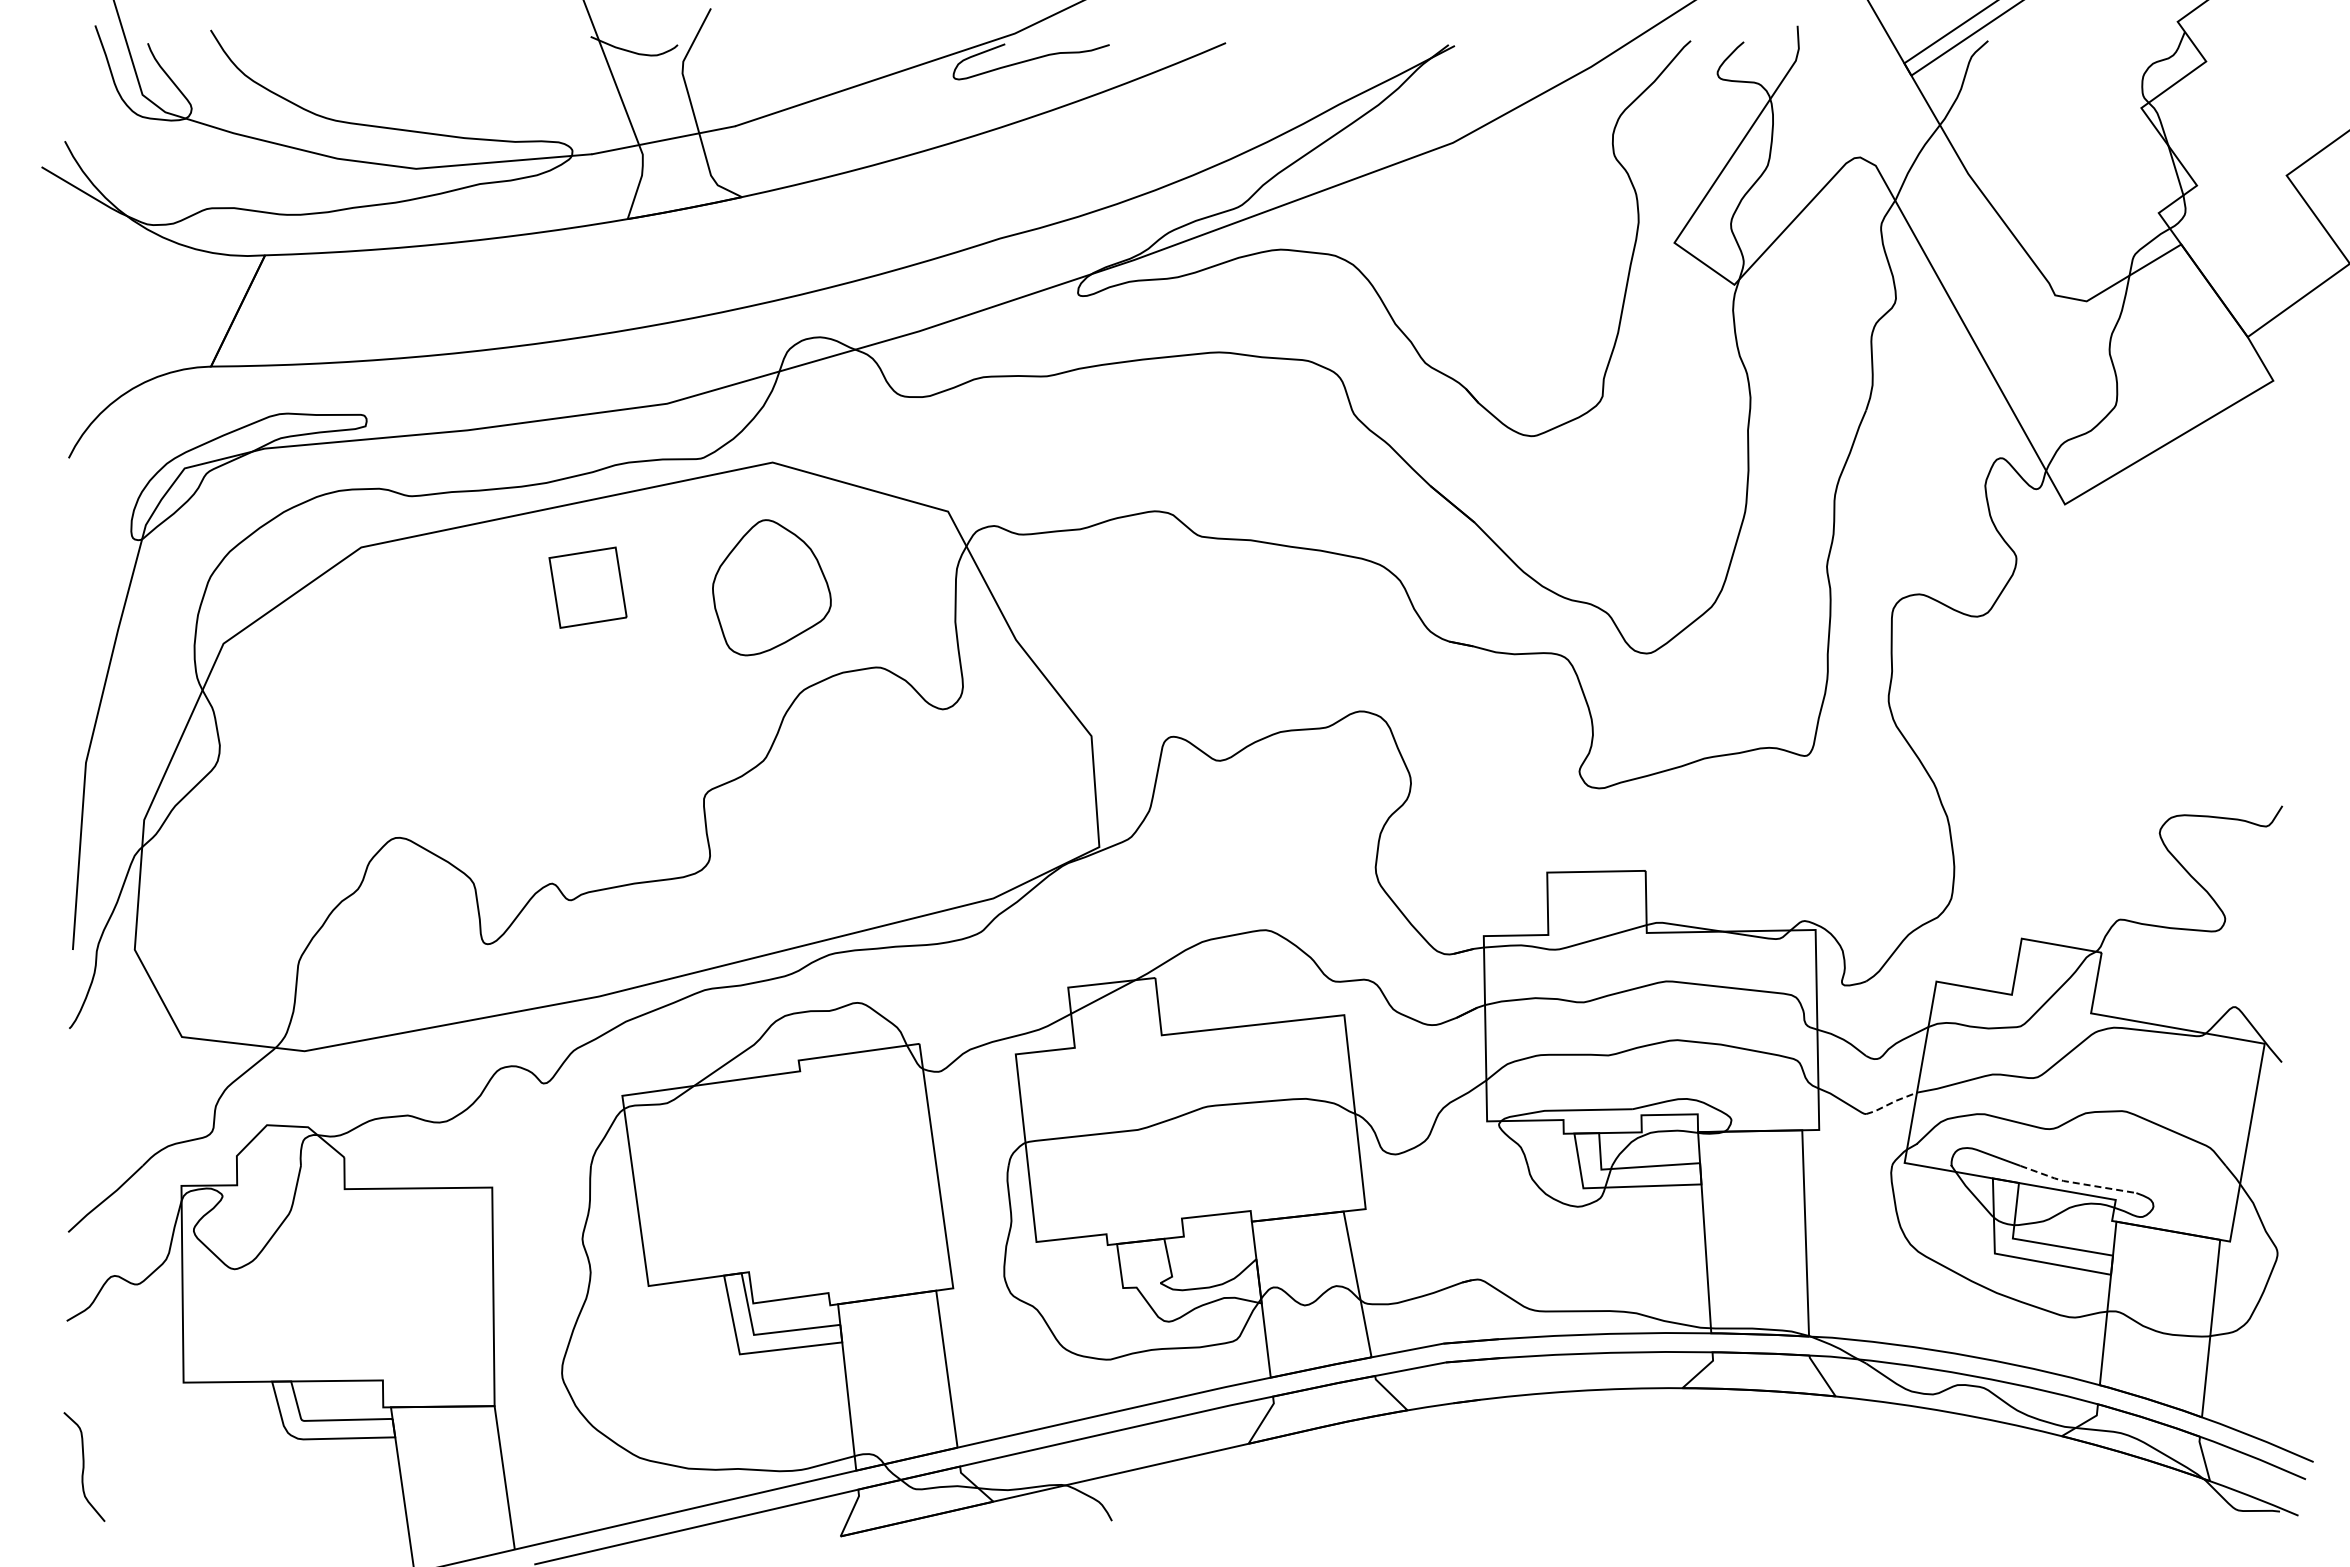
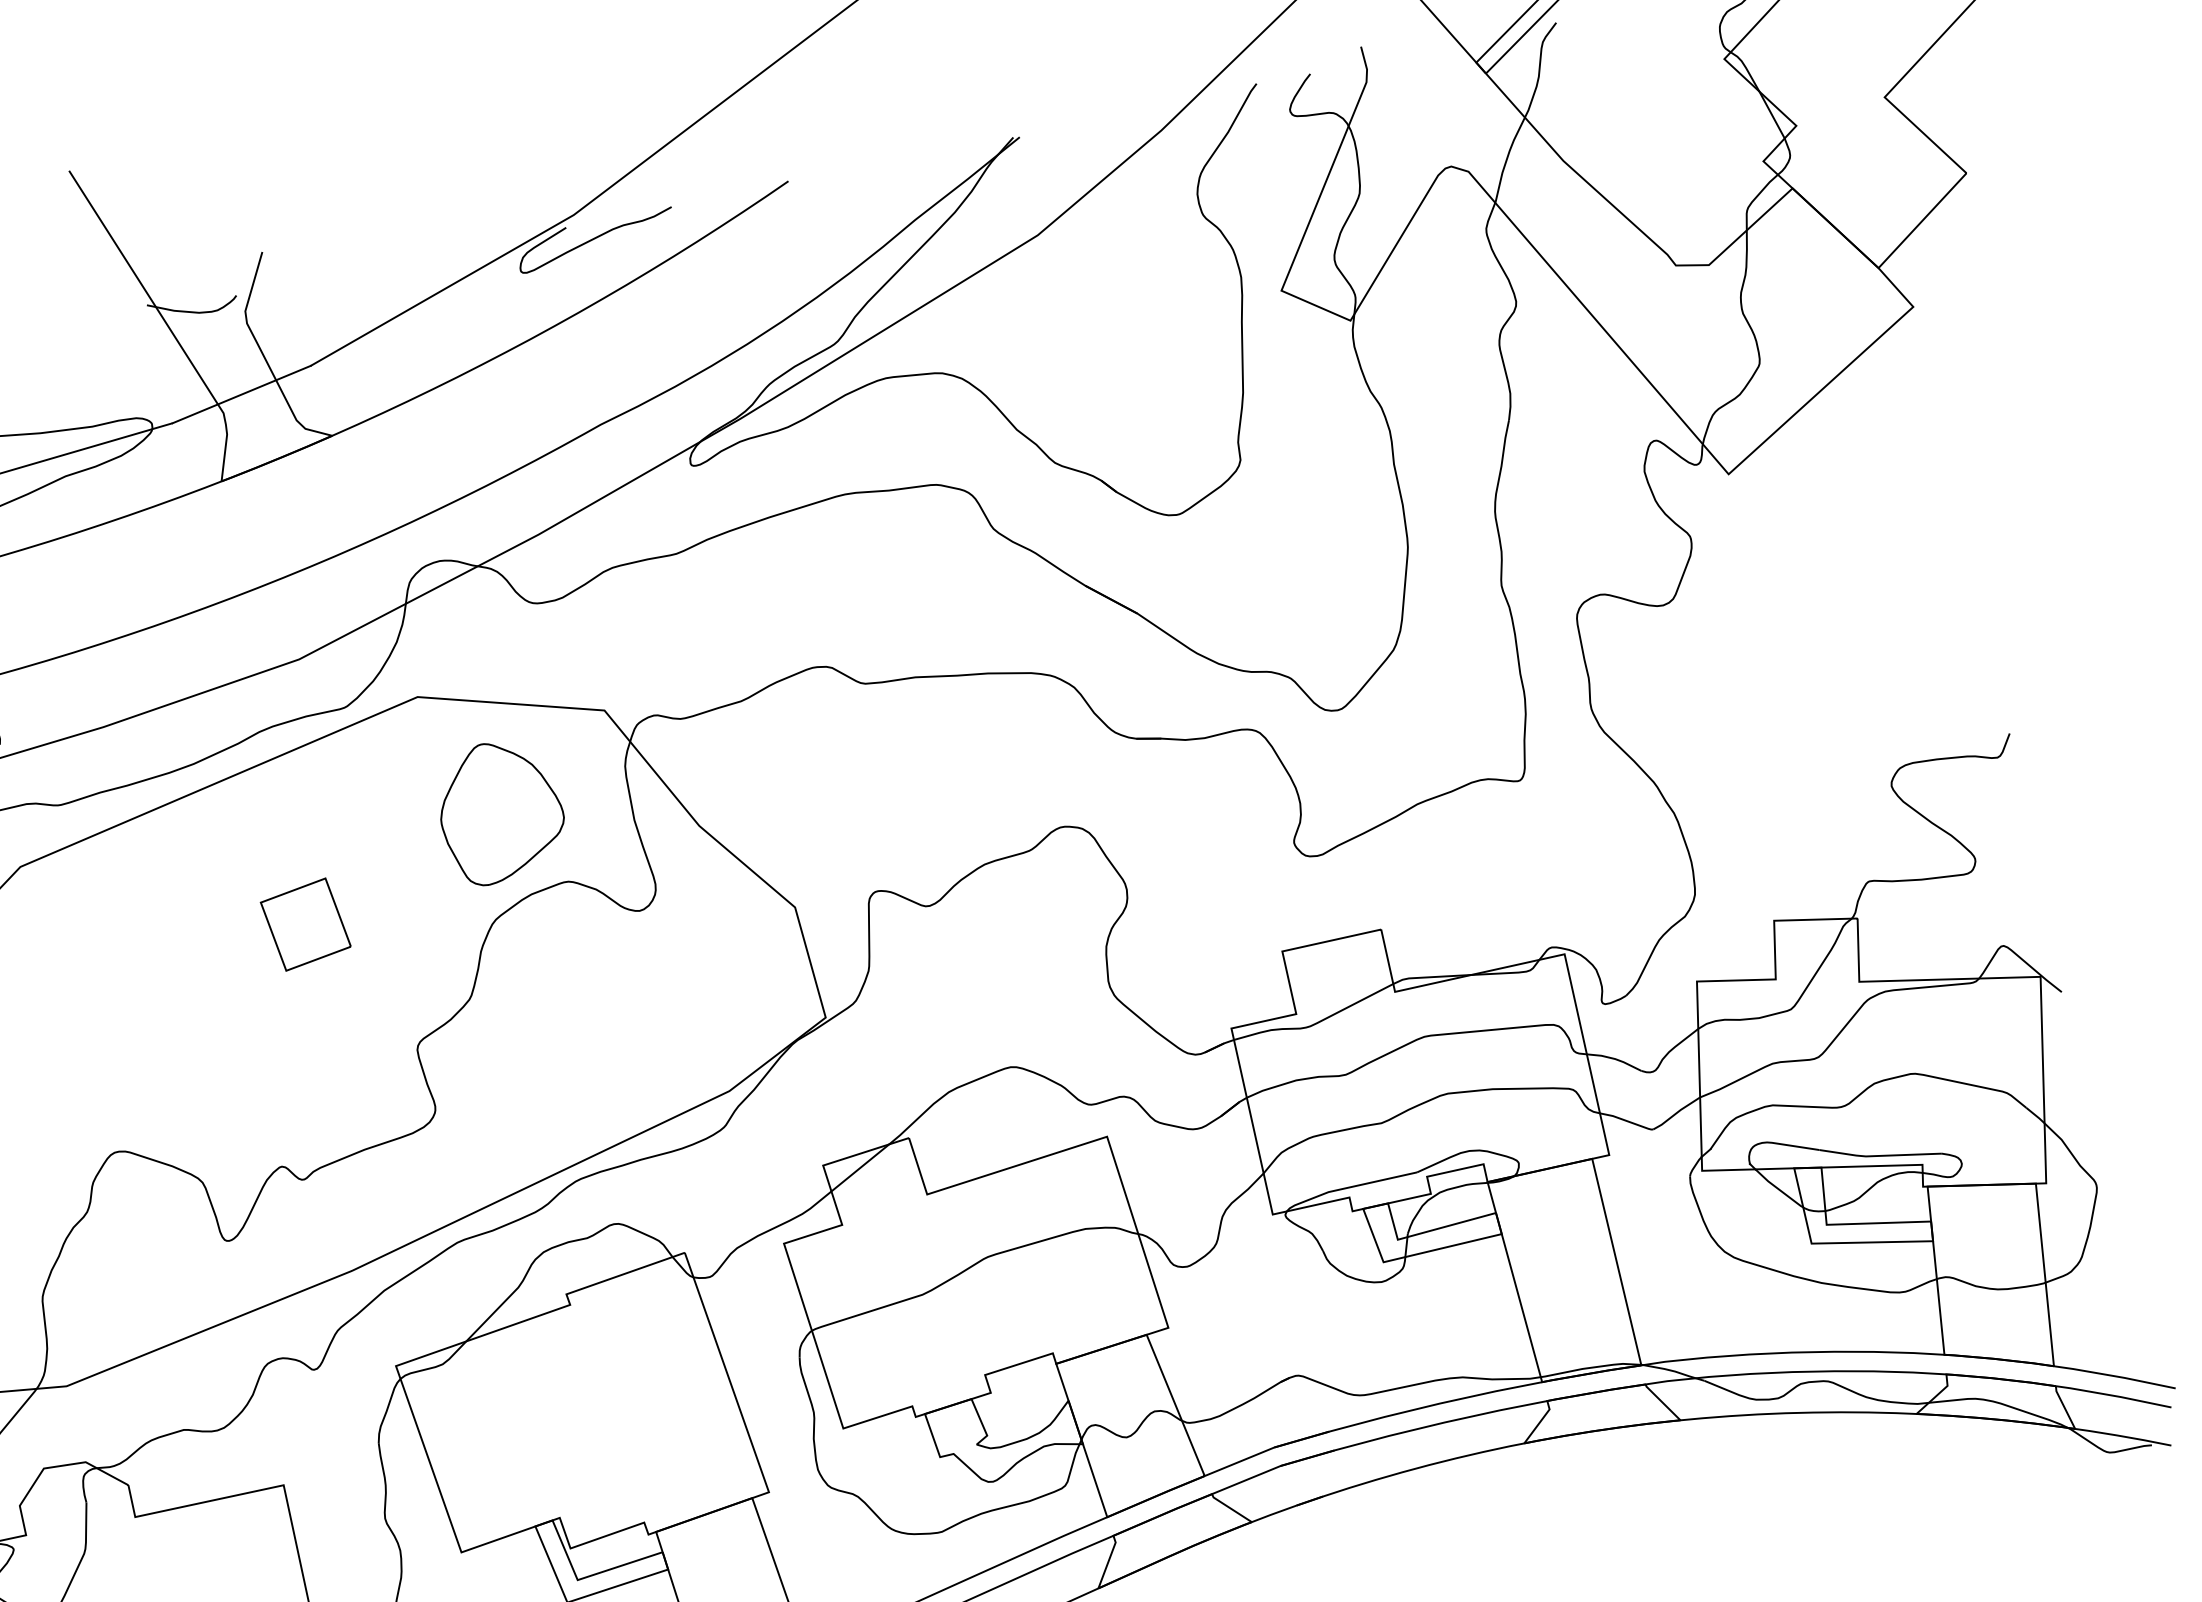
part: (587, 587) -> (305, 924), moved
part: (771, 587) -> (500, 811), moved
line: (1891, 1102) -> (1676, 1112), dashed -> solid
line: (2076, 1183) -> (1879, 1156), dashed -> solid

